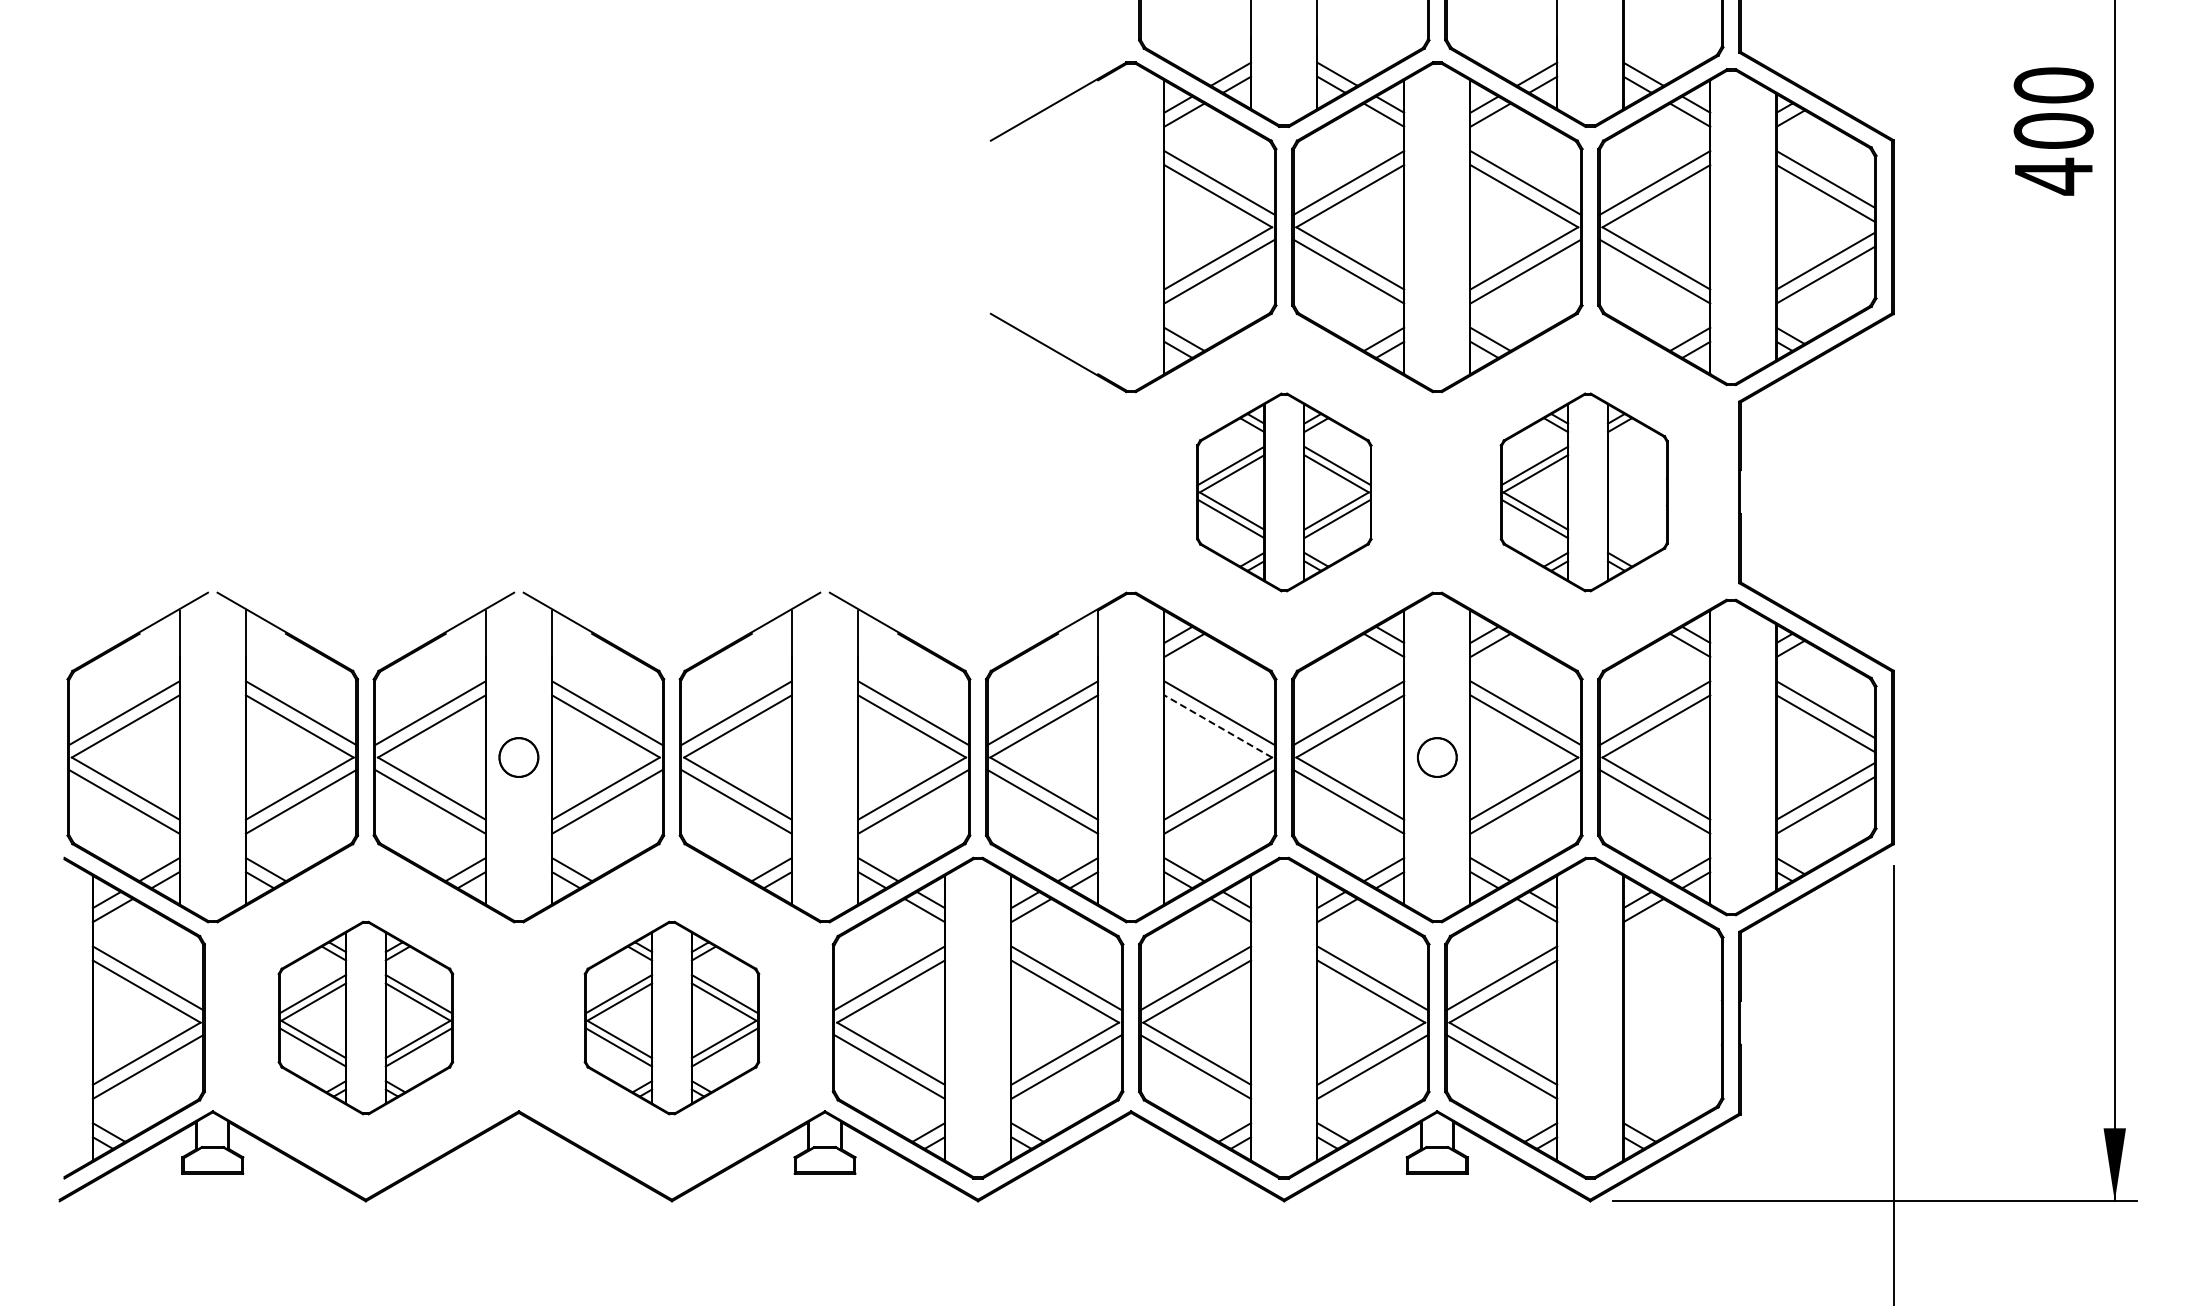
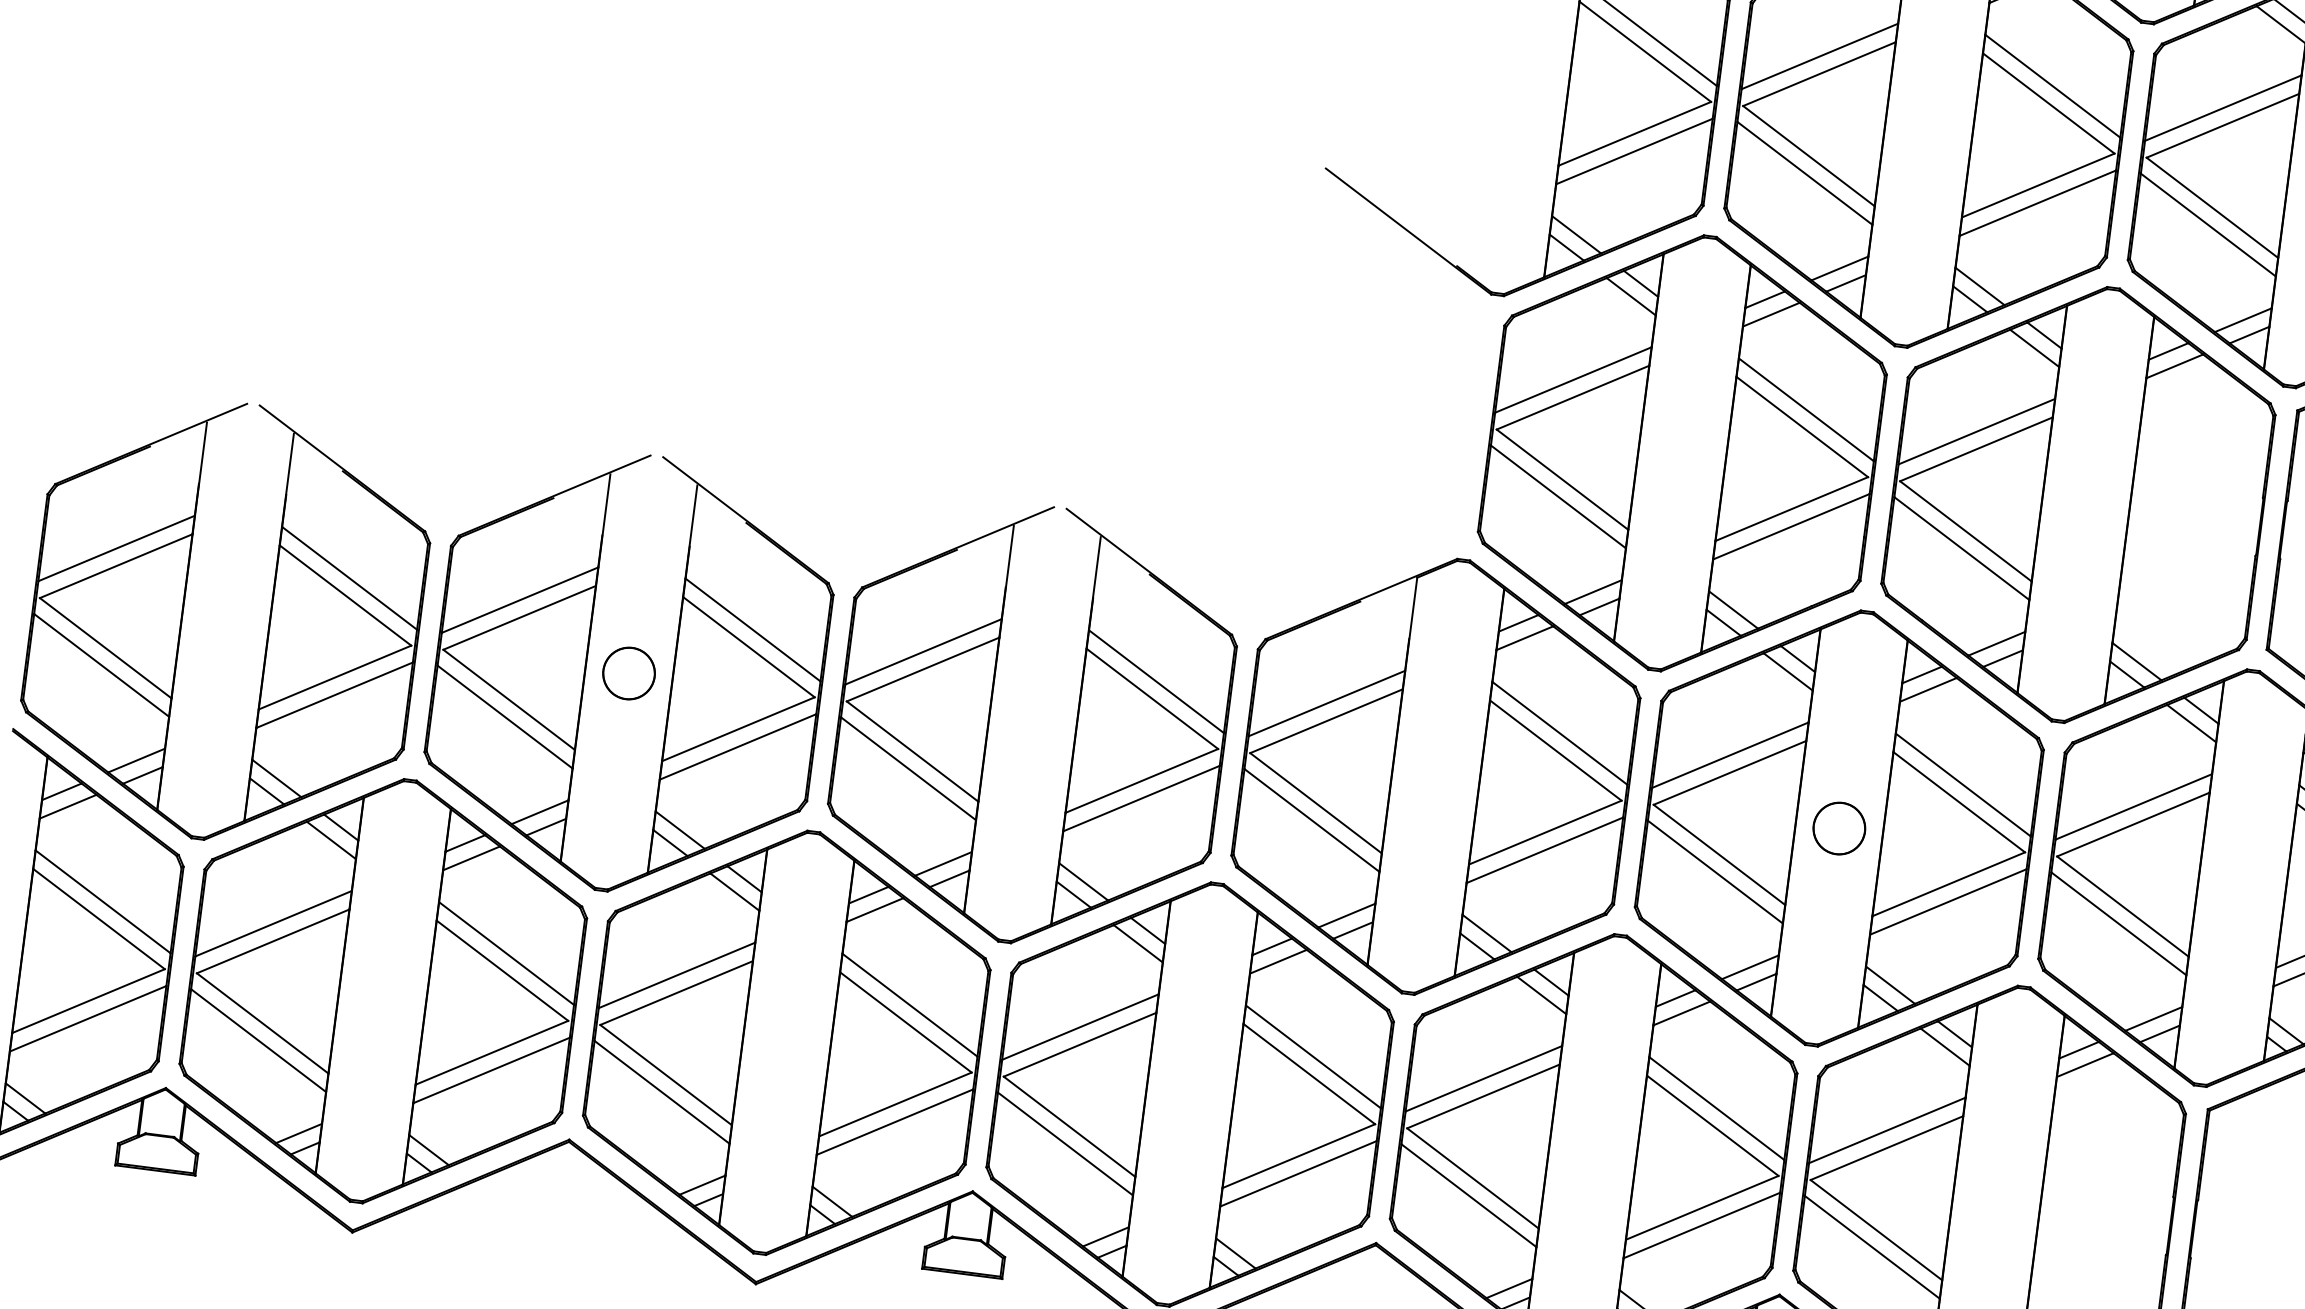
part: (1284, 492) -> (1682, 453), size x1.67
part: (1584, 492) -> (2078, 504), size x1.67
line: (1217, 726) -> (1554, 750), dashed -> solid
part: (365, 1017) -> (382, 990), size x1.67
part: (671, 1017) -> (786, 1041), size x1.67

